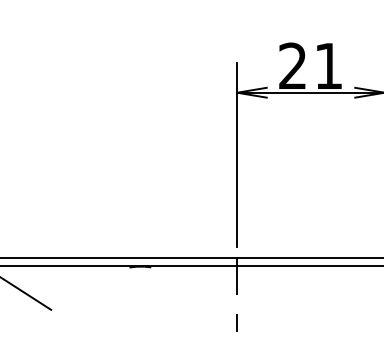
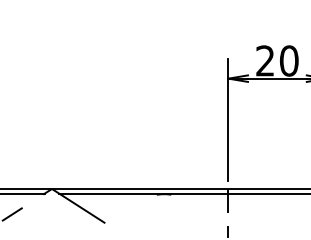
text: (327, 65) -> (288, 60), 21 -> 20

